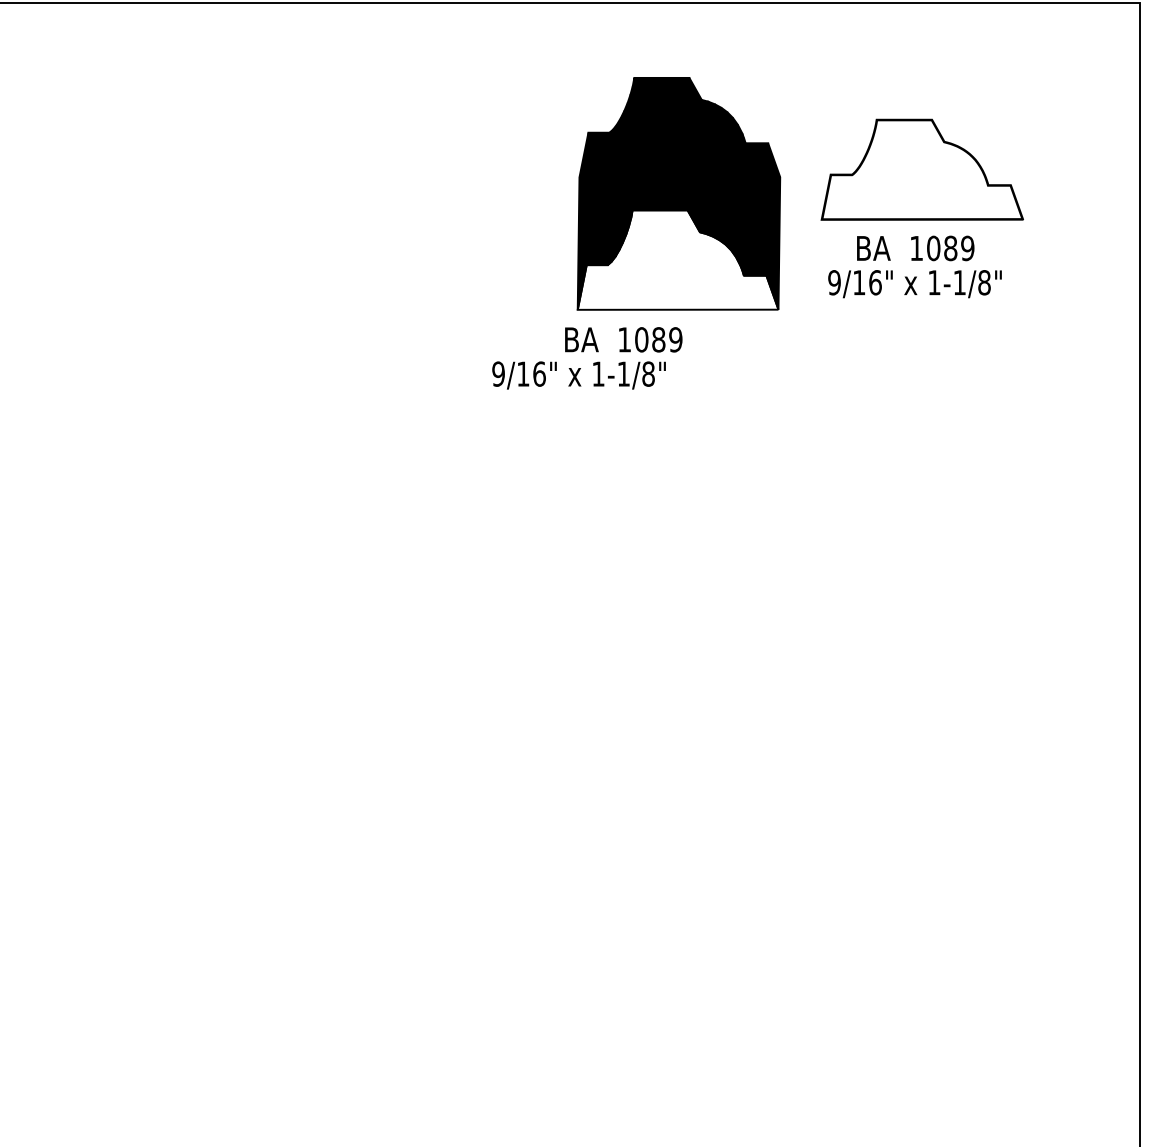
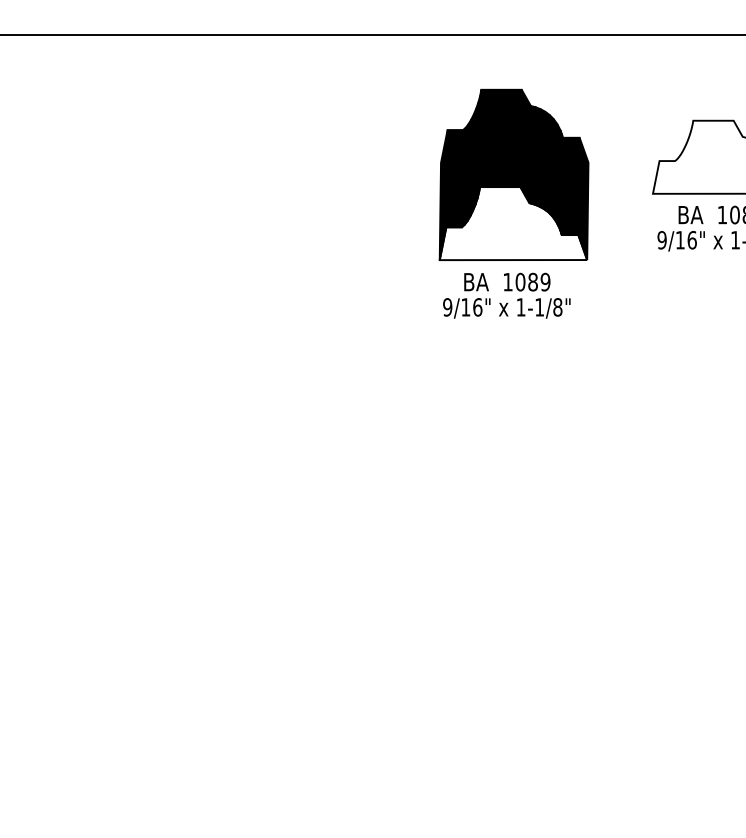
part: (678, 193) -> (513, 174), moved
text: (578, 375) -> (506, 308), moved

